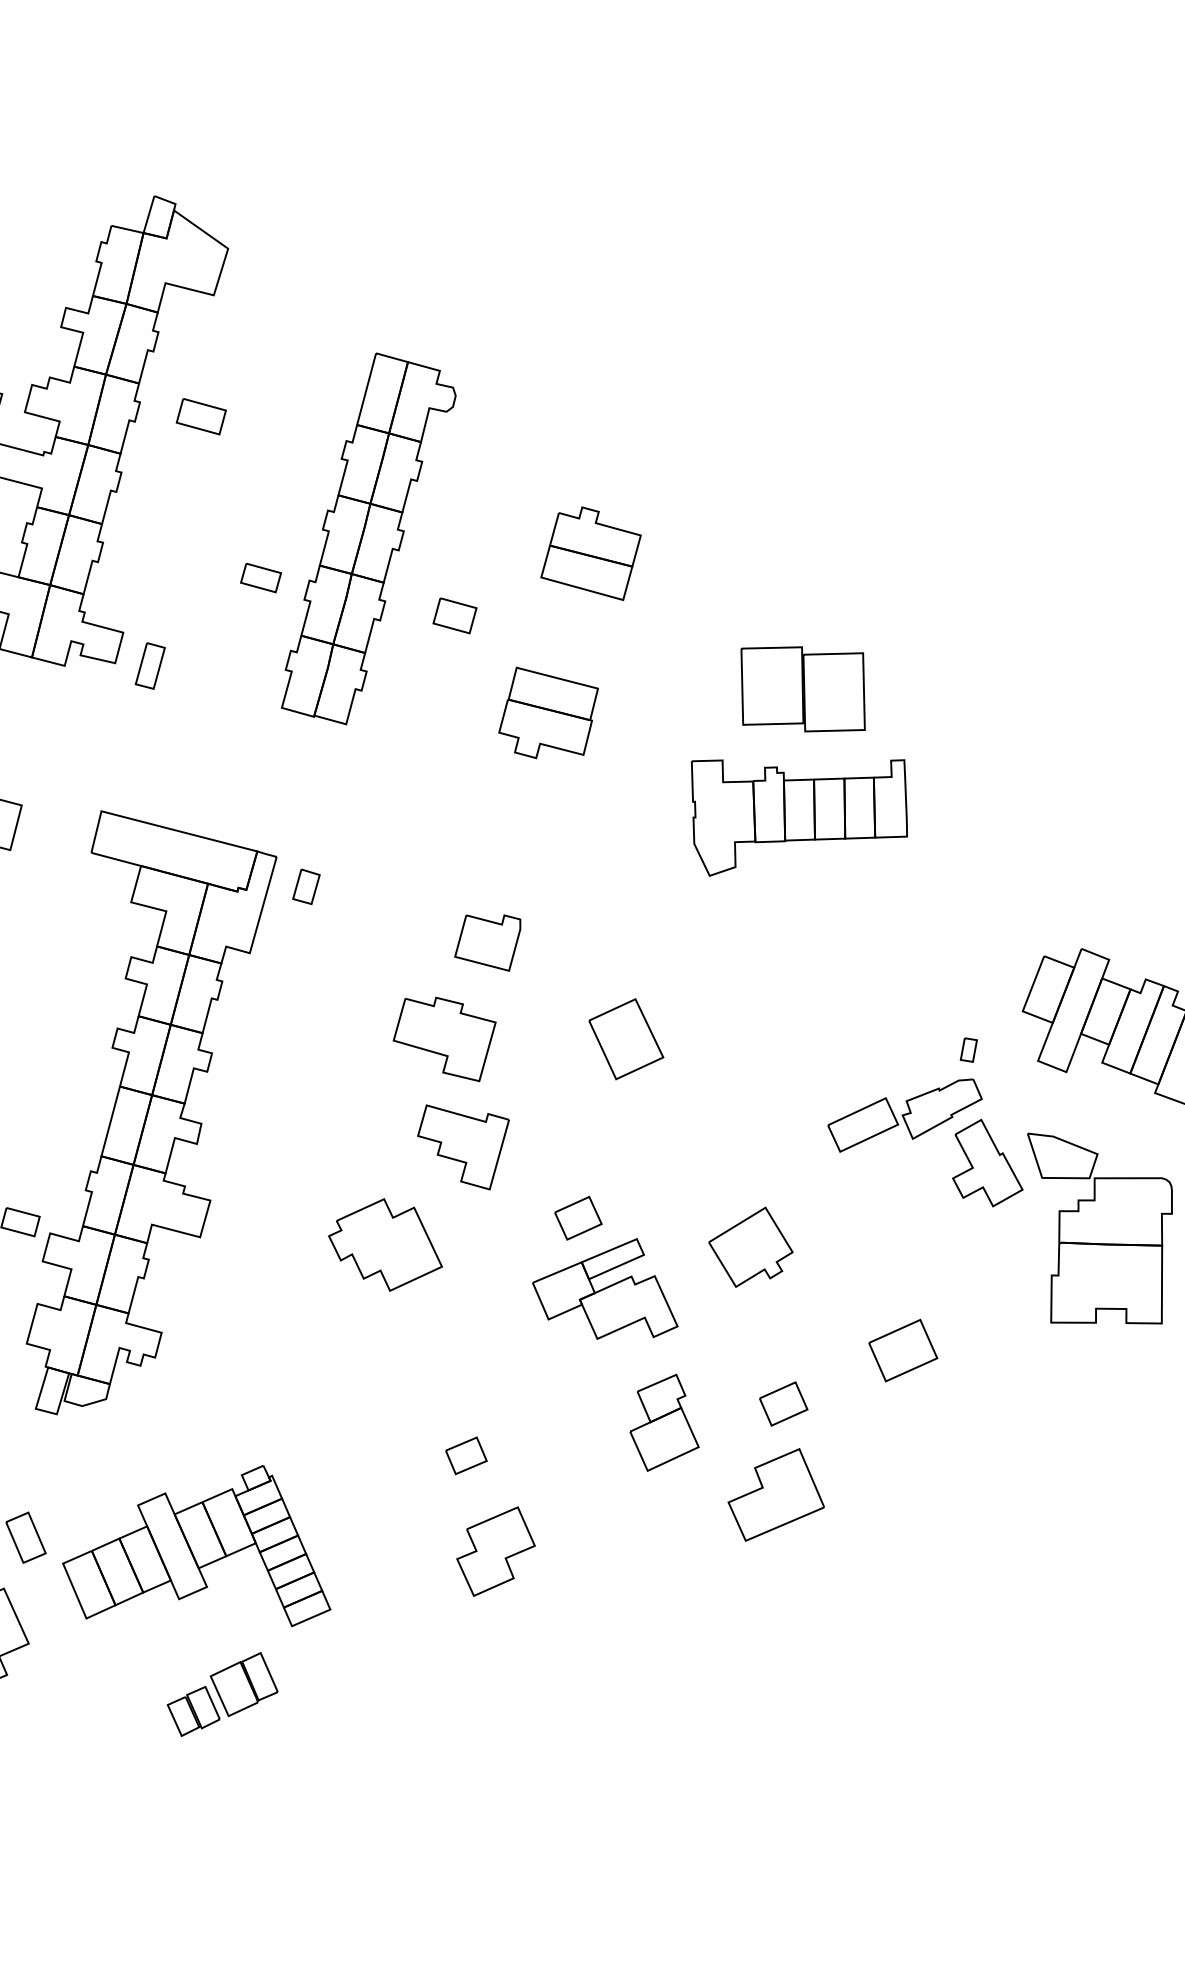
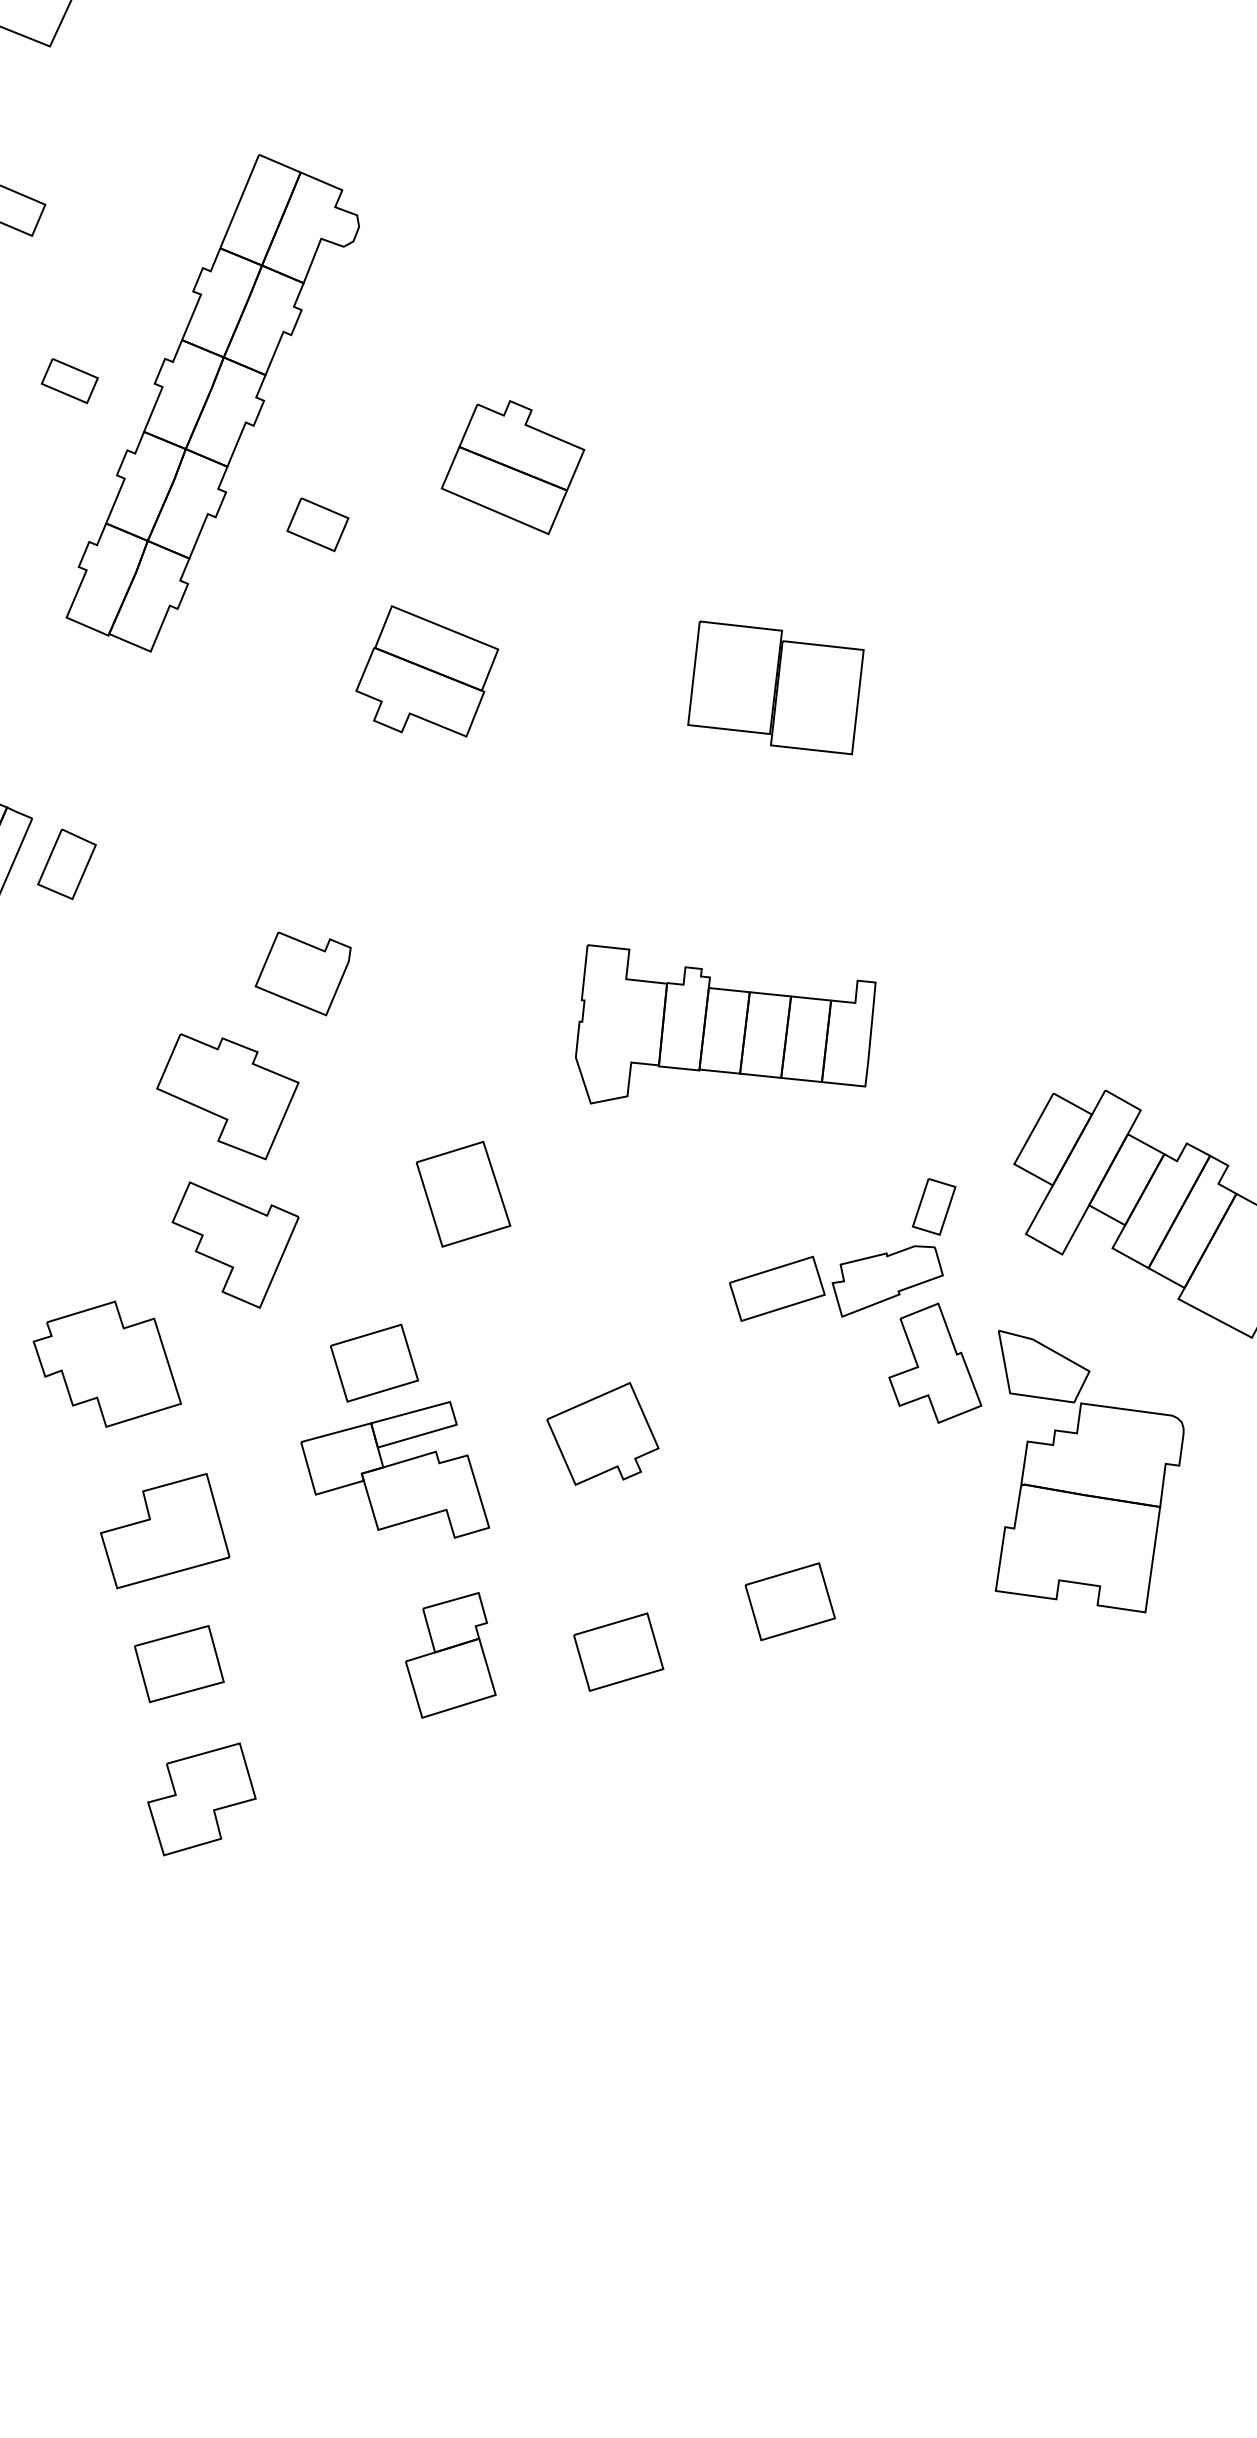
part: (261, 578) -> (70, 381), moved
part: (799, 817) -> (723, 1040), moved
part: (306, 886) -> (67, 863), size x1.43
part: (626, 1039) -> (463, 1194), moved
part: (968, 1049) -> (933, 1205), size x1.67
part: (578, 1217) -> (374, 1362), size x1.43
part: (783, 1403) -> (618, 1651), size x1.43
part: (466, 1455) -> (179, 1663), size x1.67
part: (775, 1494) -> (165, 1530), moved

